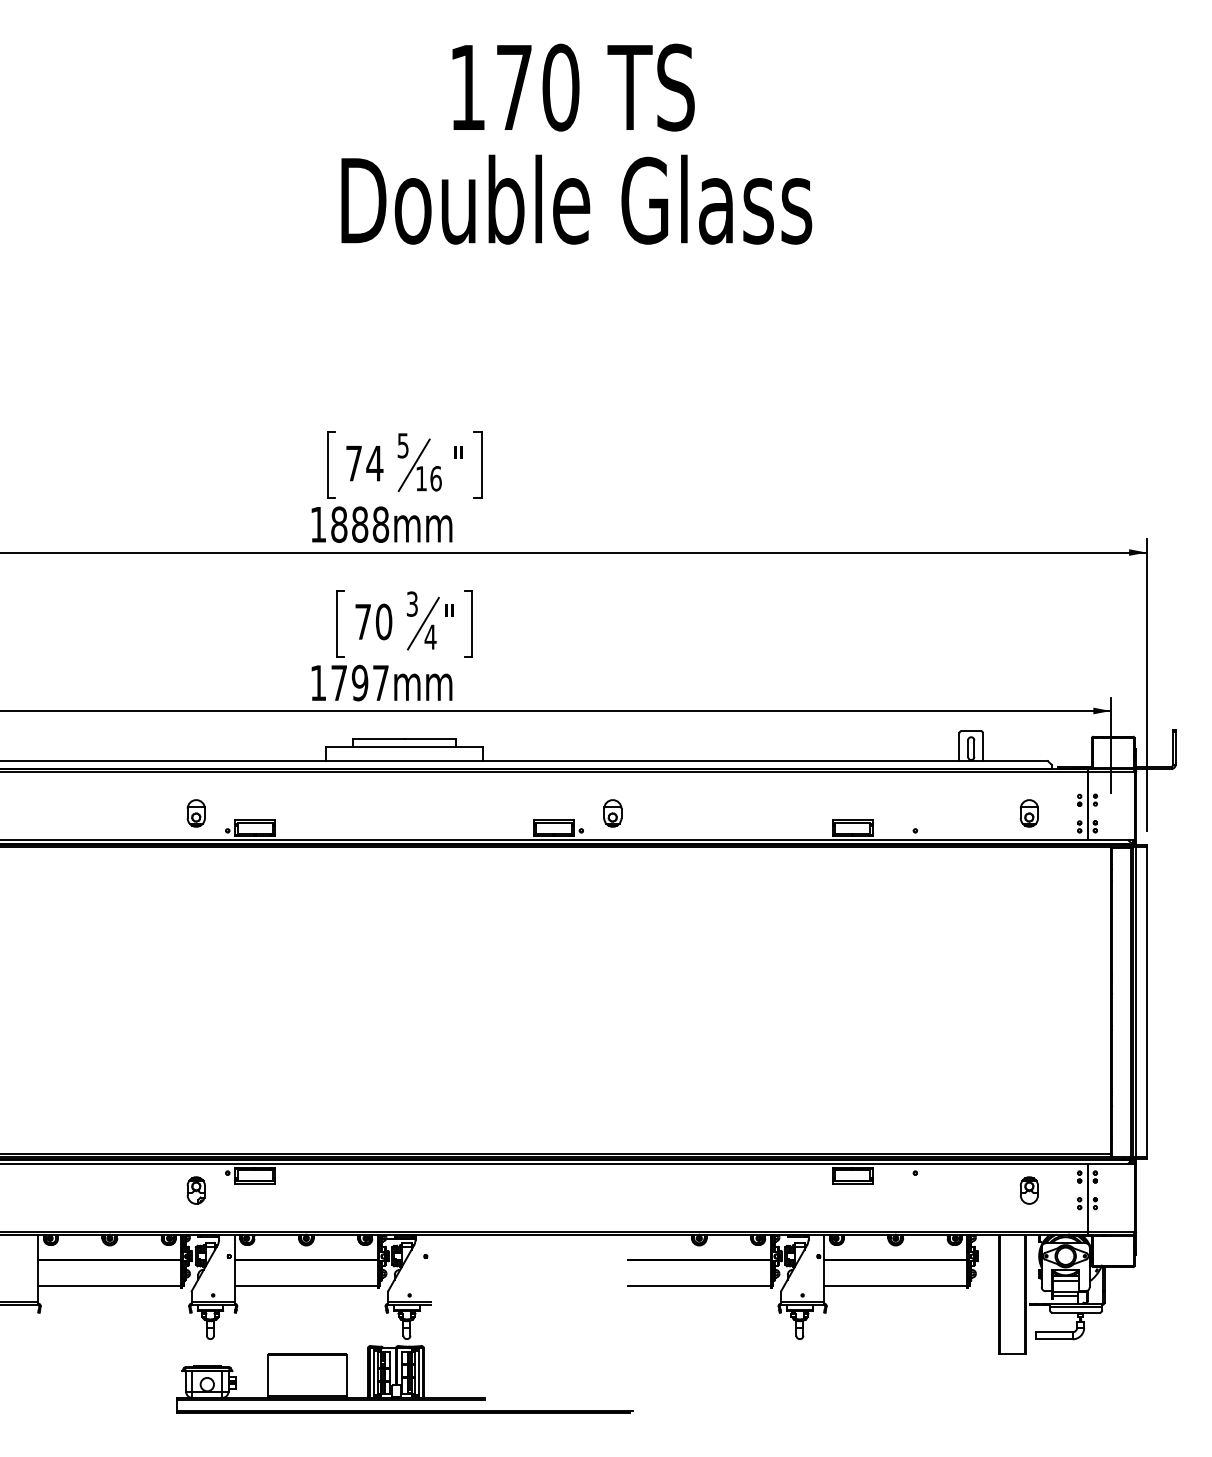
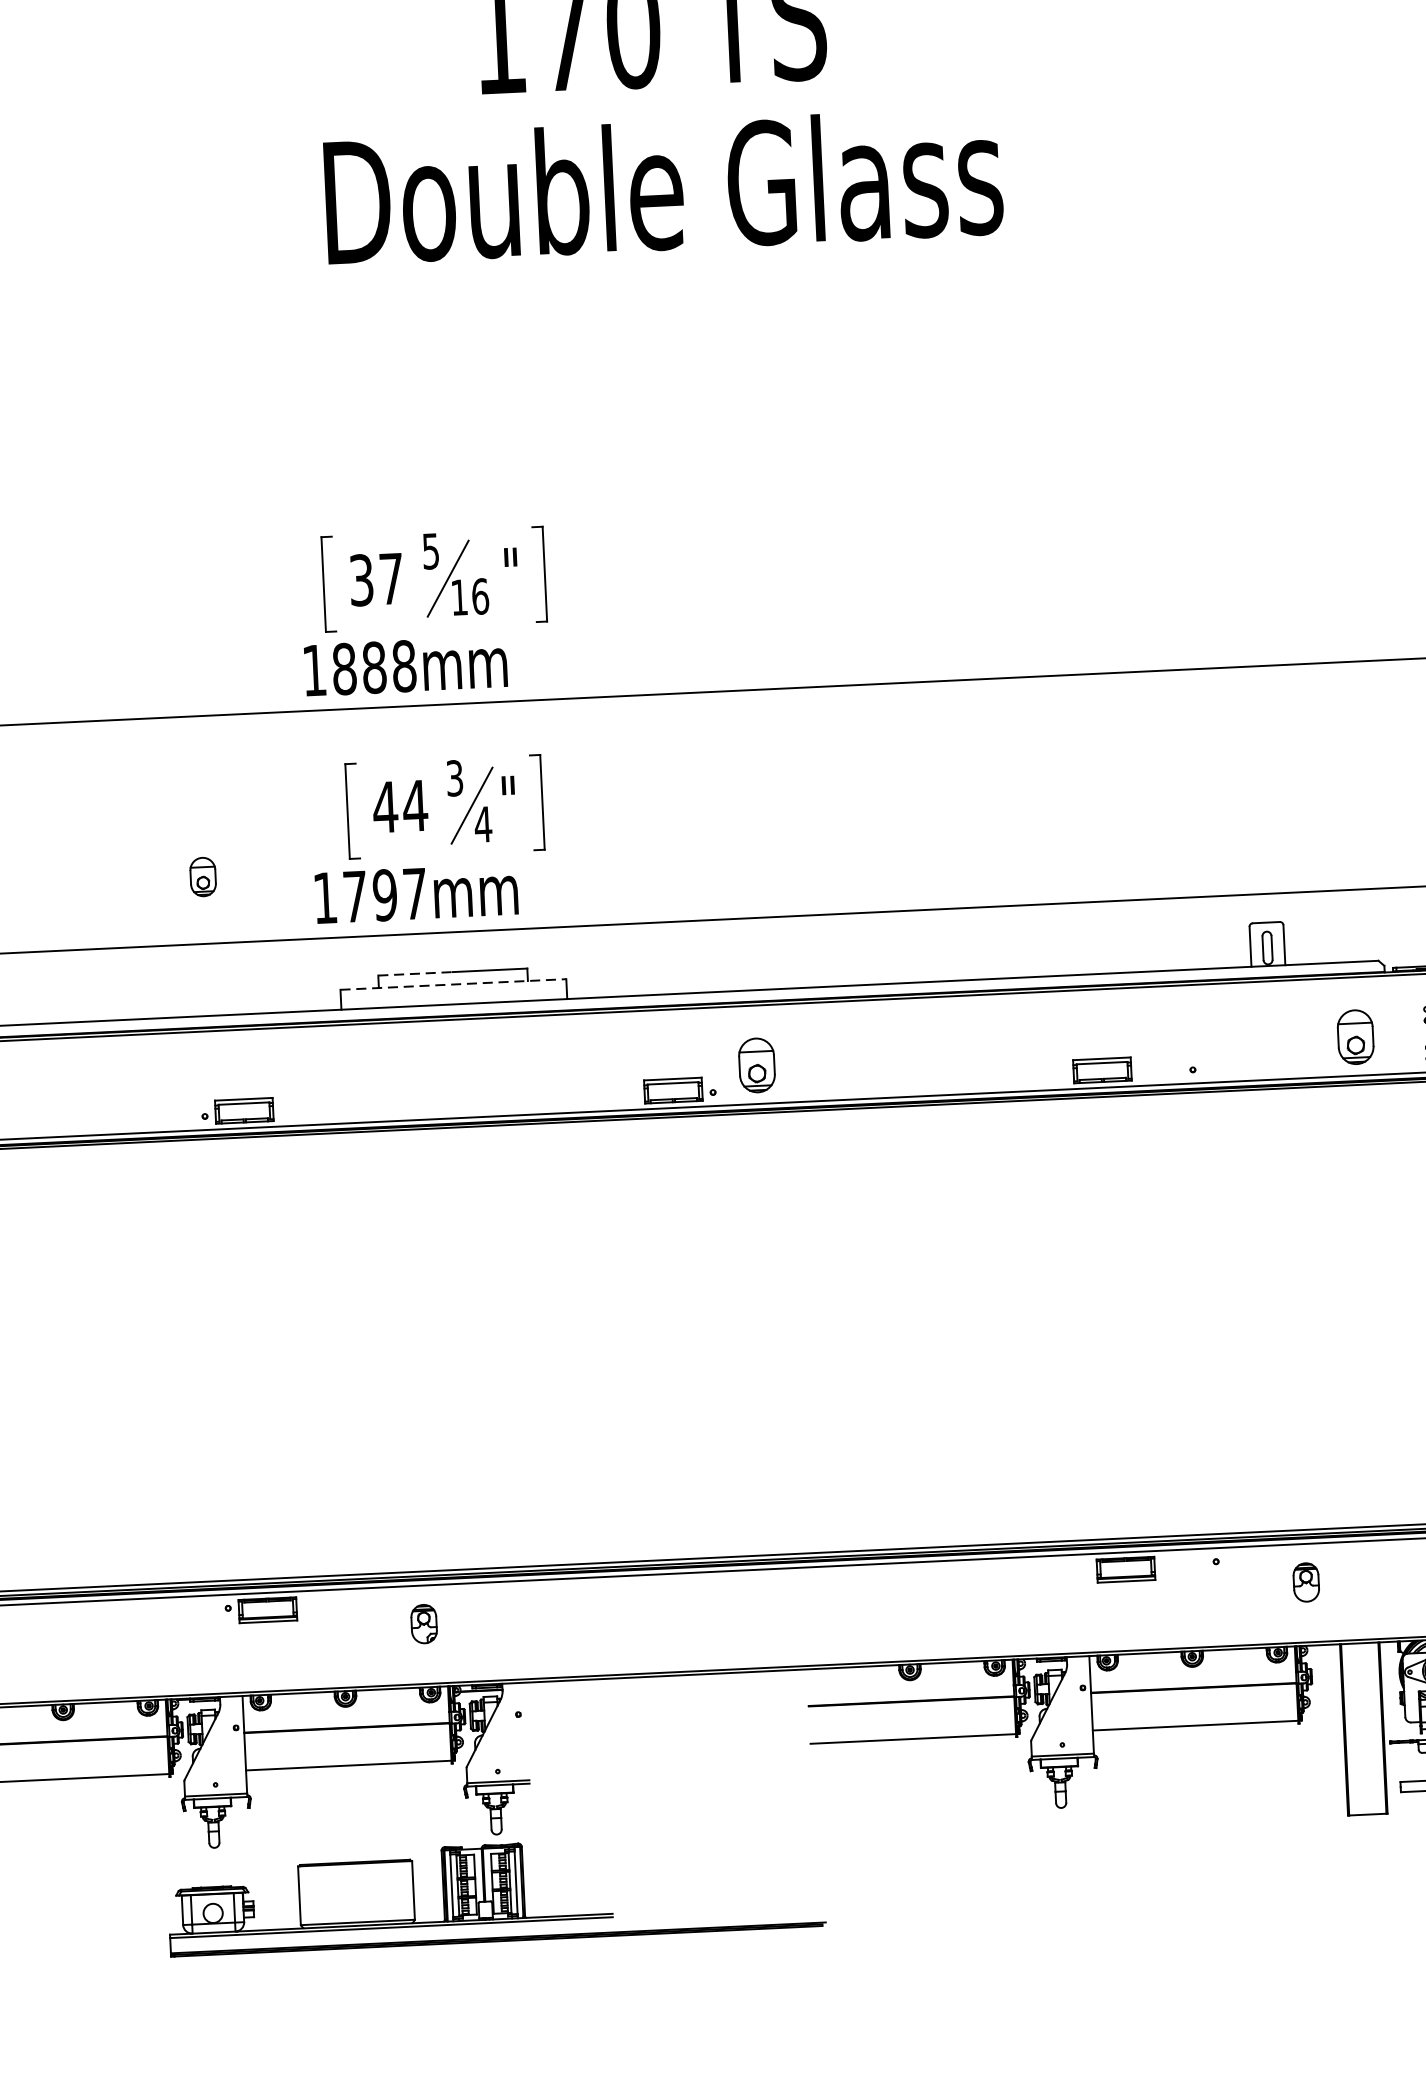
text: (364, 463) -> (376, 579), 74 -> 37
text: (373, 621) -> (400, 805), 70 -> 44
line: (378, 738) -> (415, 973), solid -> dashed
line: (404, 747) -> (453, 984), solid -> dashed
part: (195, 813) -> (202, 877), moved
part: (612, 813) -> (756, 1065), size x1.4
part: (1028, 813) -> (1354, 1037), size x1.4
part: (195, 1190) -> (422, 1624), moved
part: (1028, 1190) -> (1305, 1582), moved

